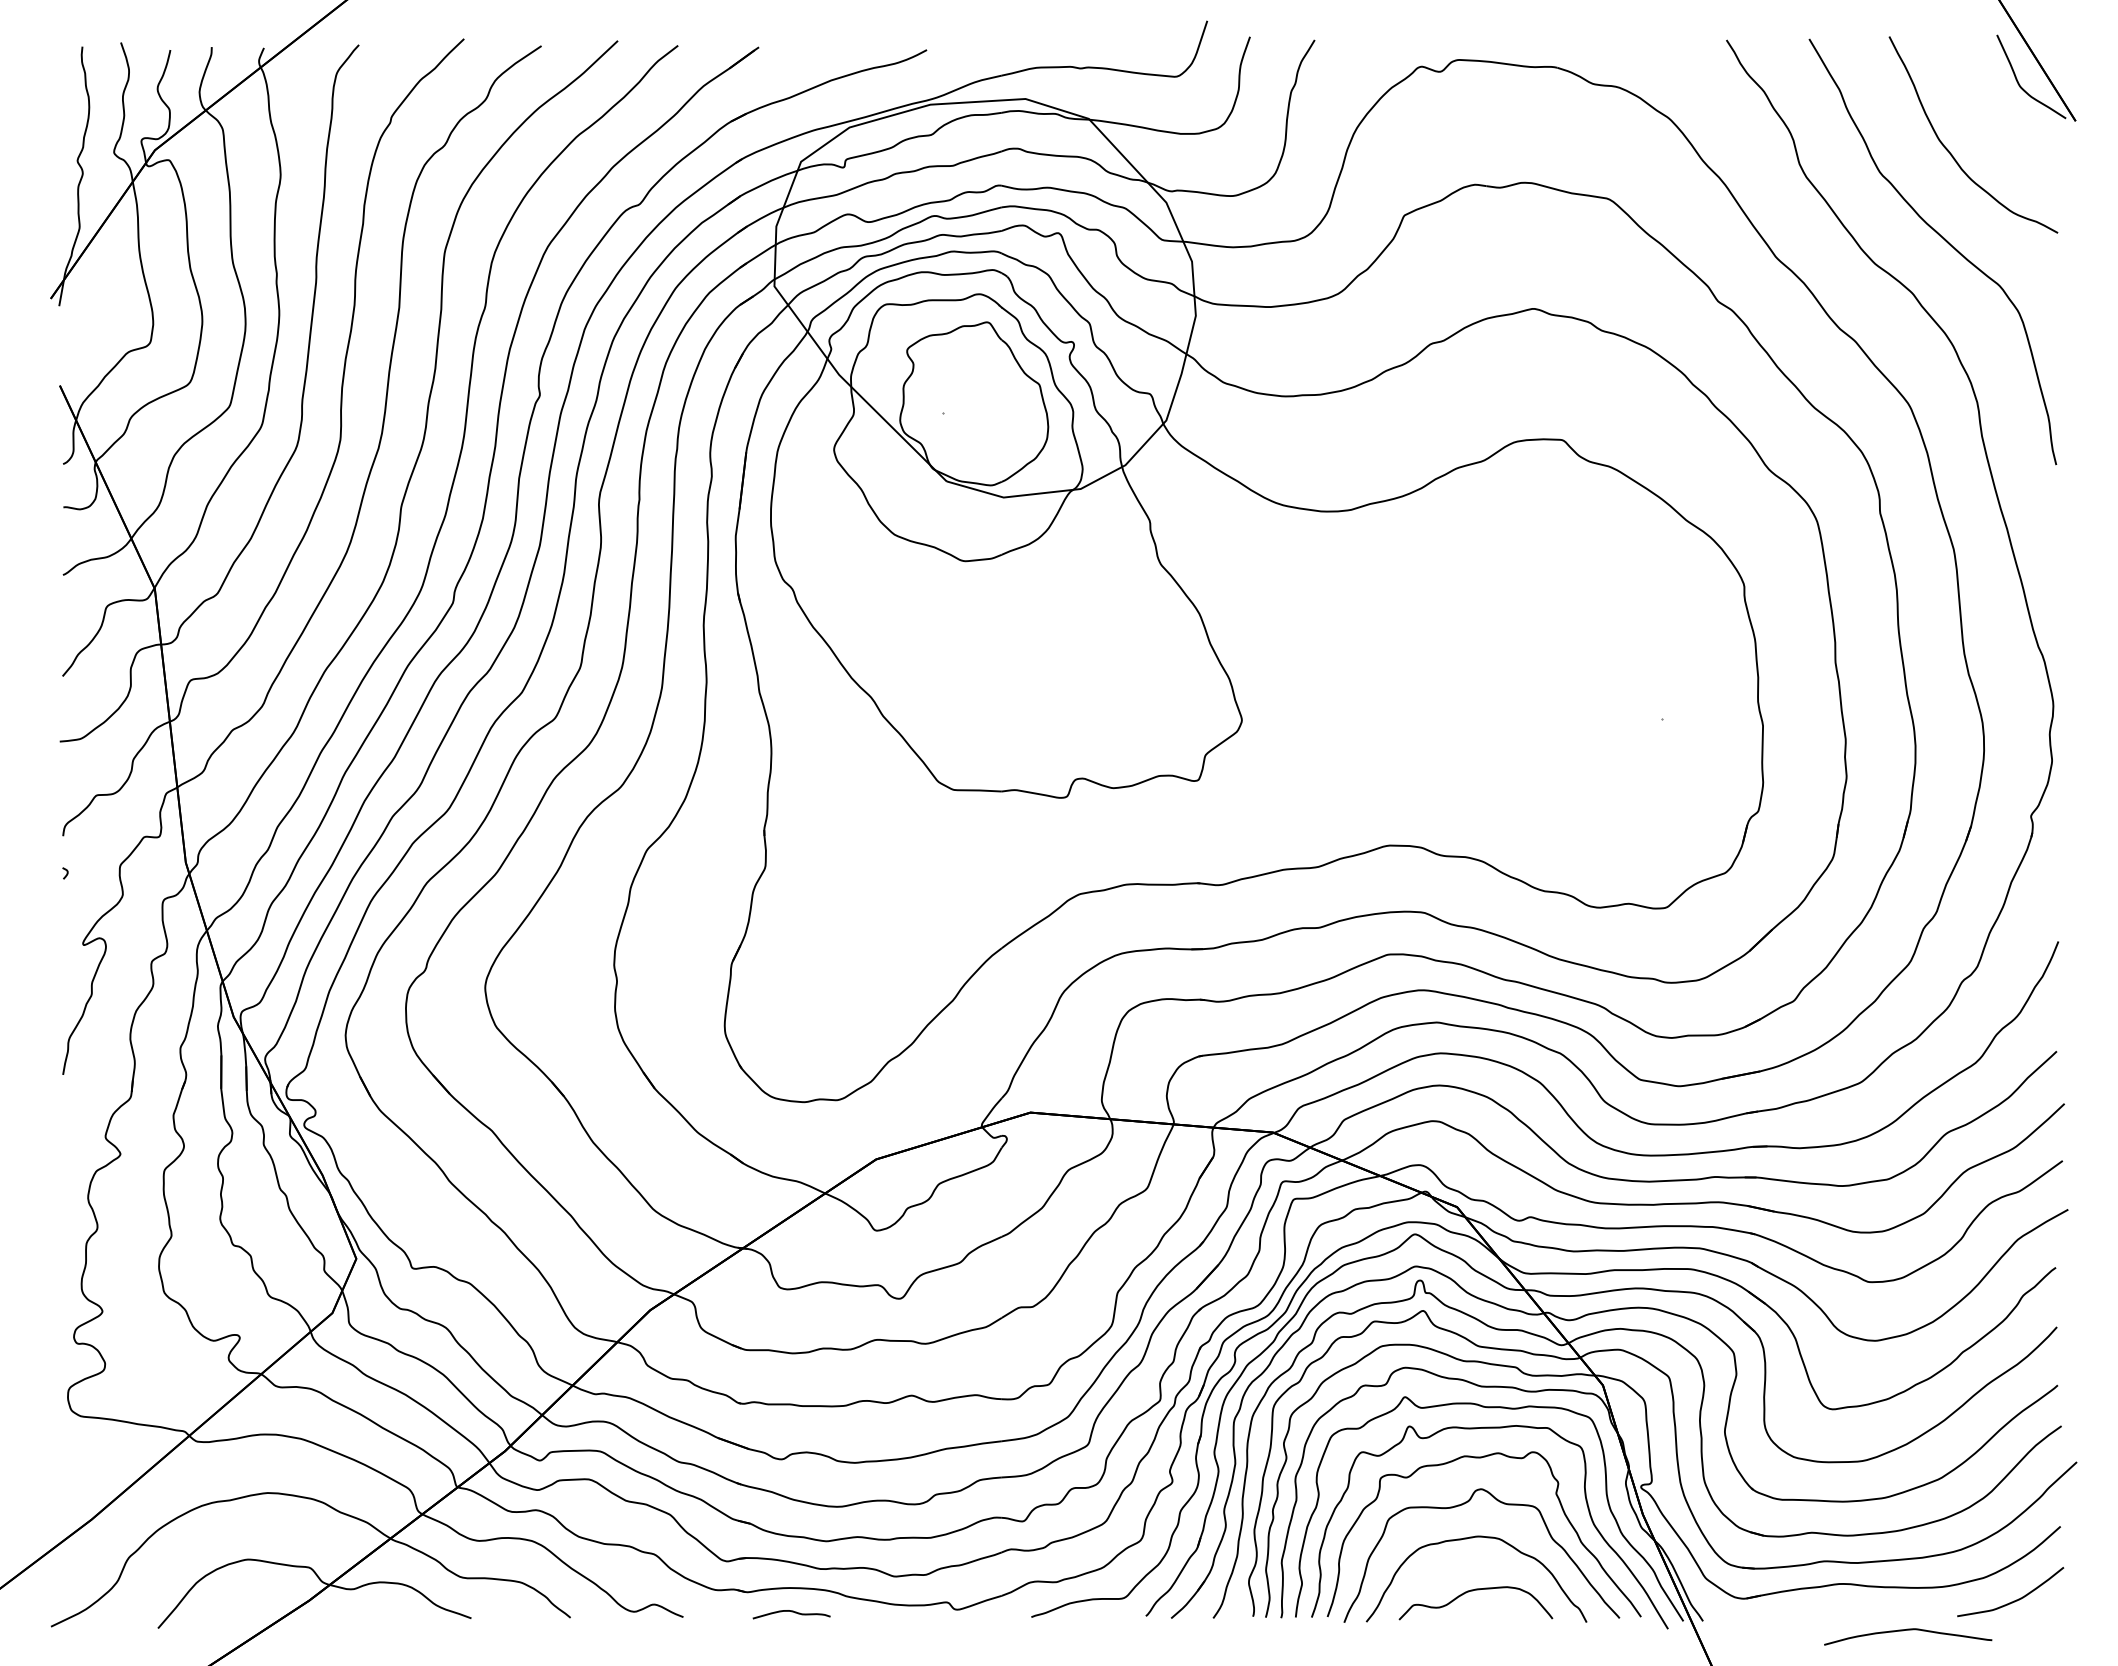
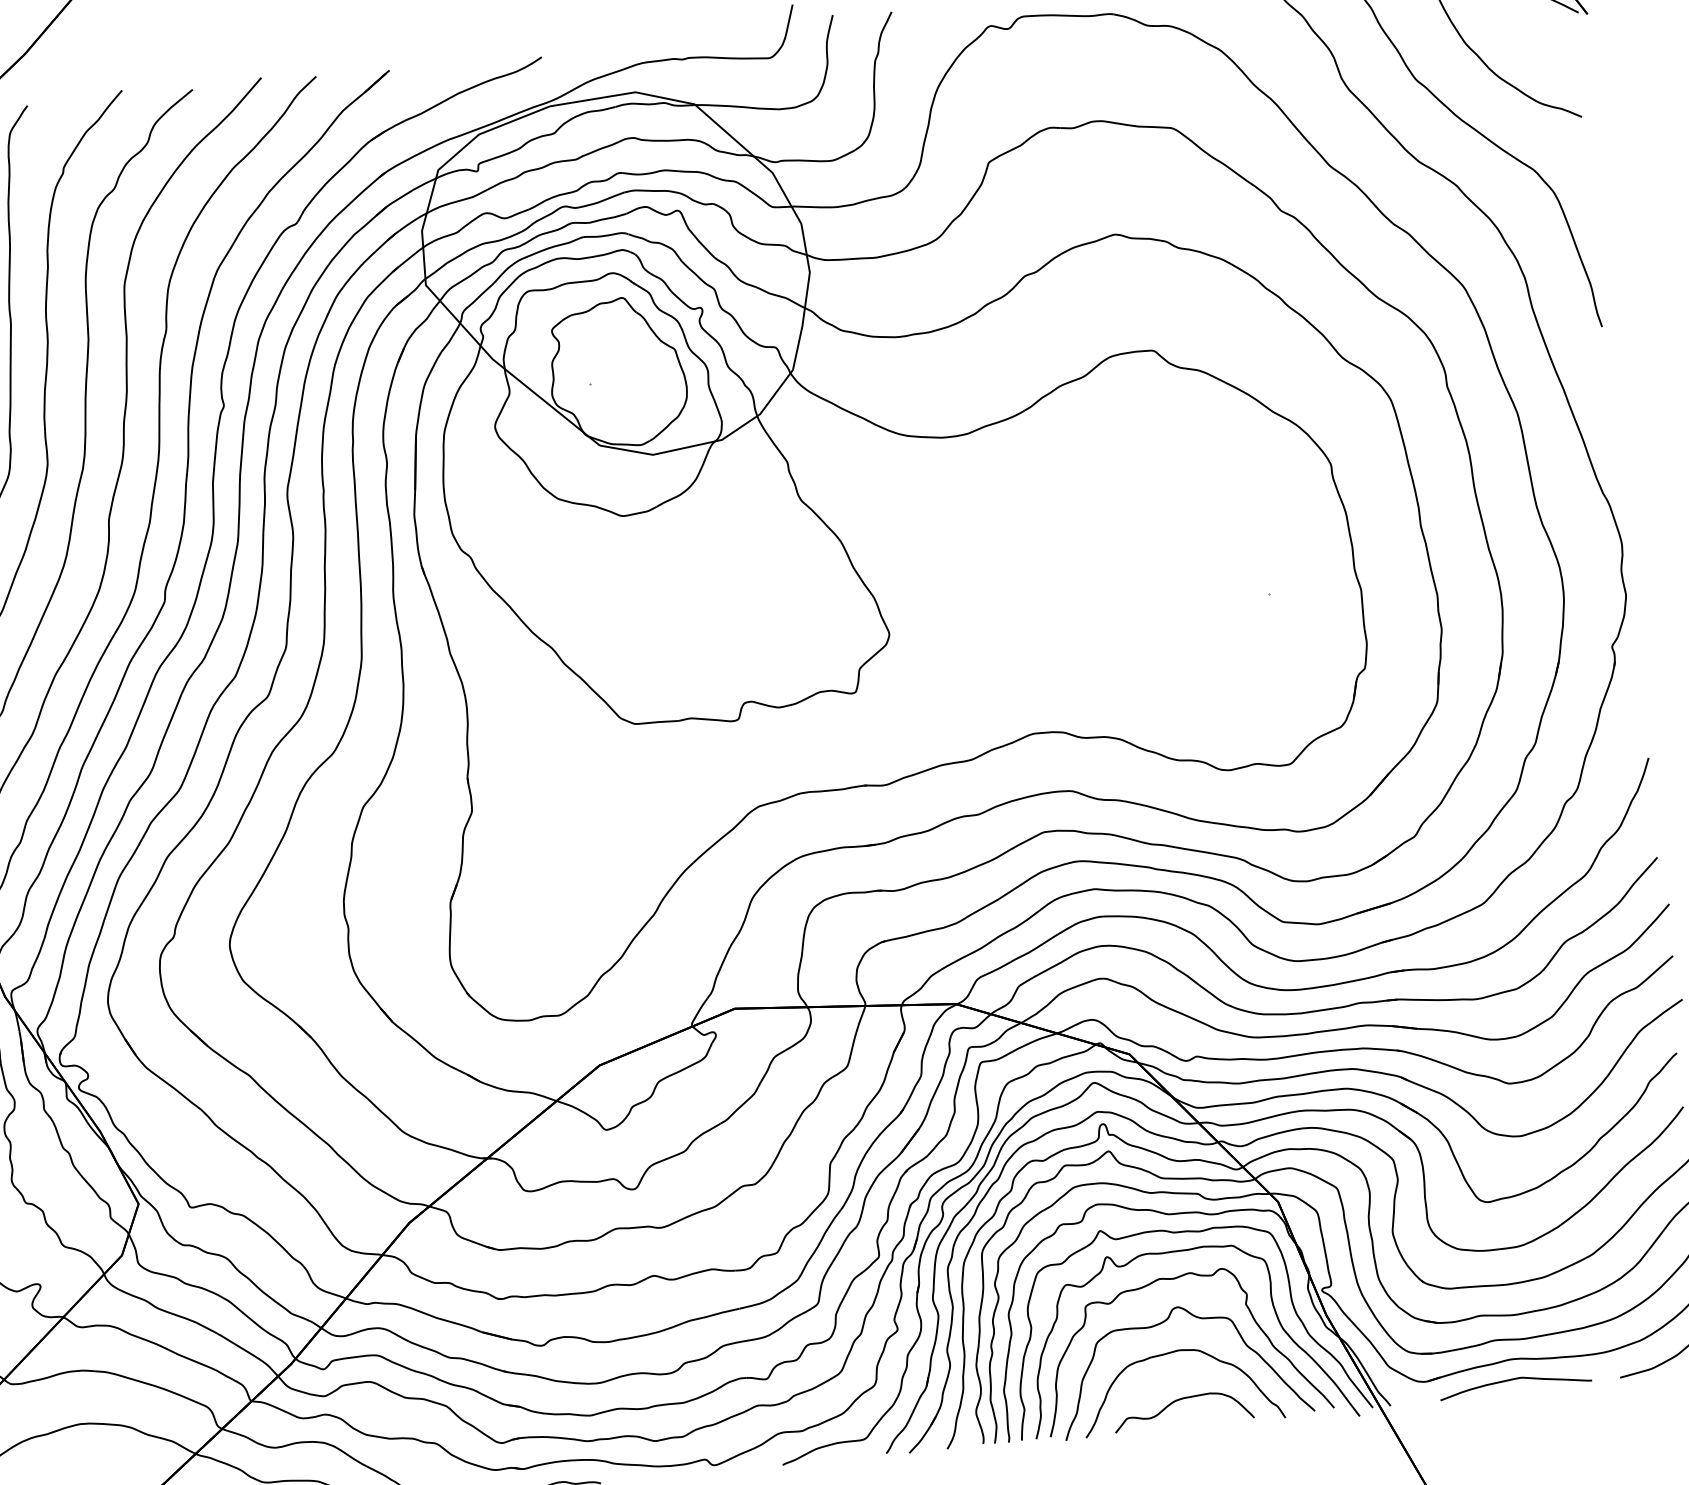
curve: (1908, 1630) -> (1515, 1379), moved

